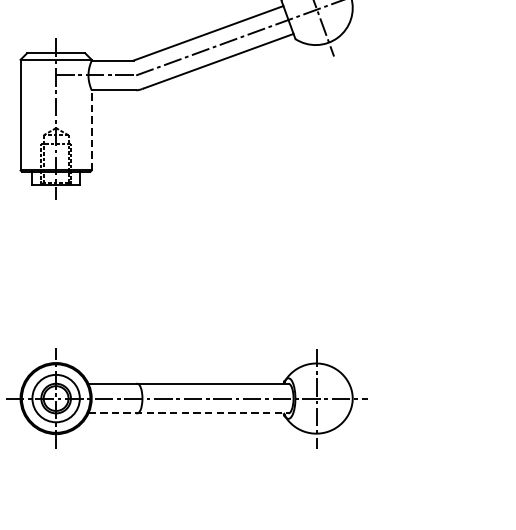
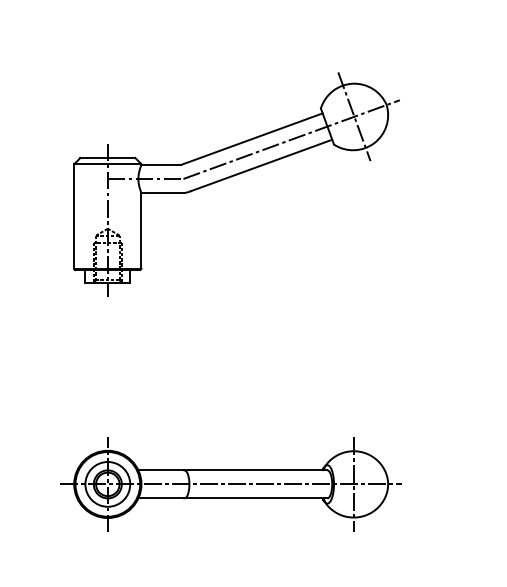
line: (91, 129) -> (141, 230), dashed -> solid
line: (188, 413) -> (232, 498), dashed -> solid

